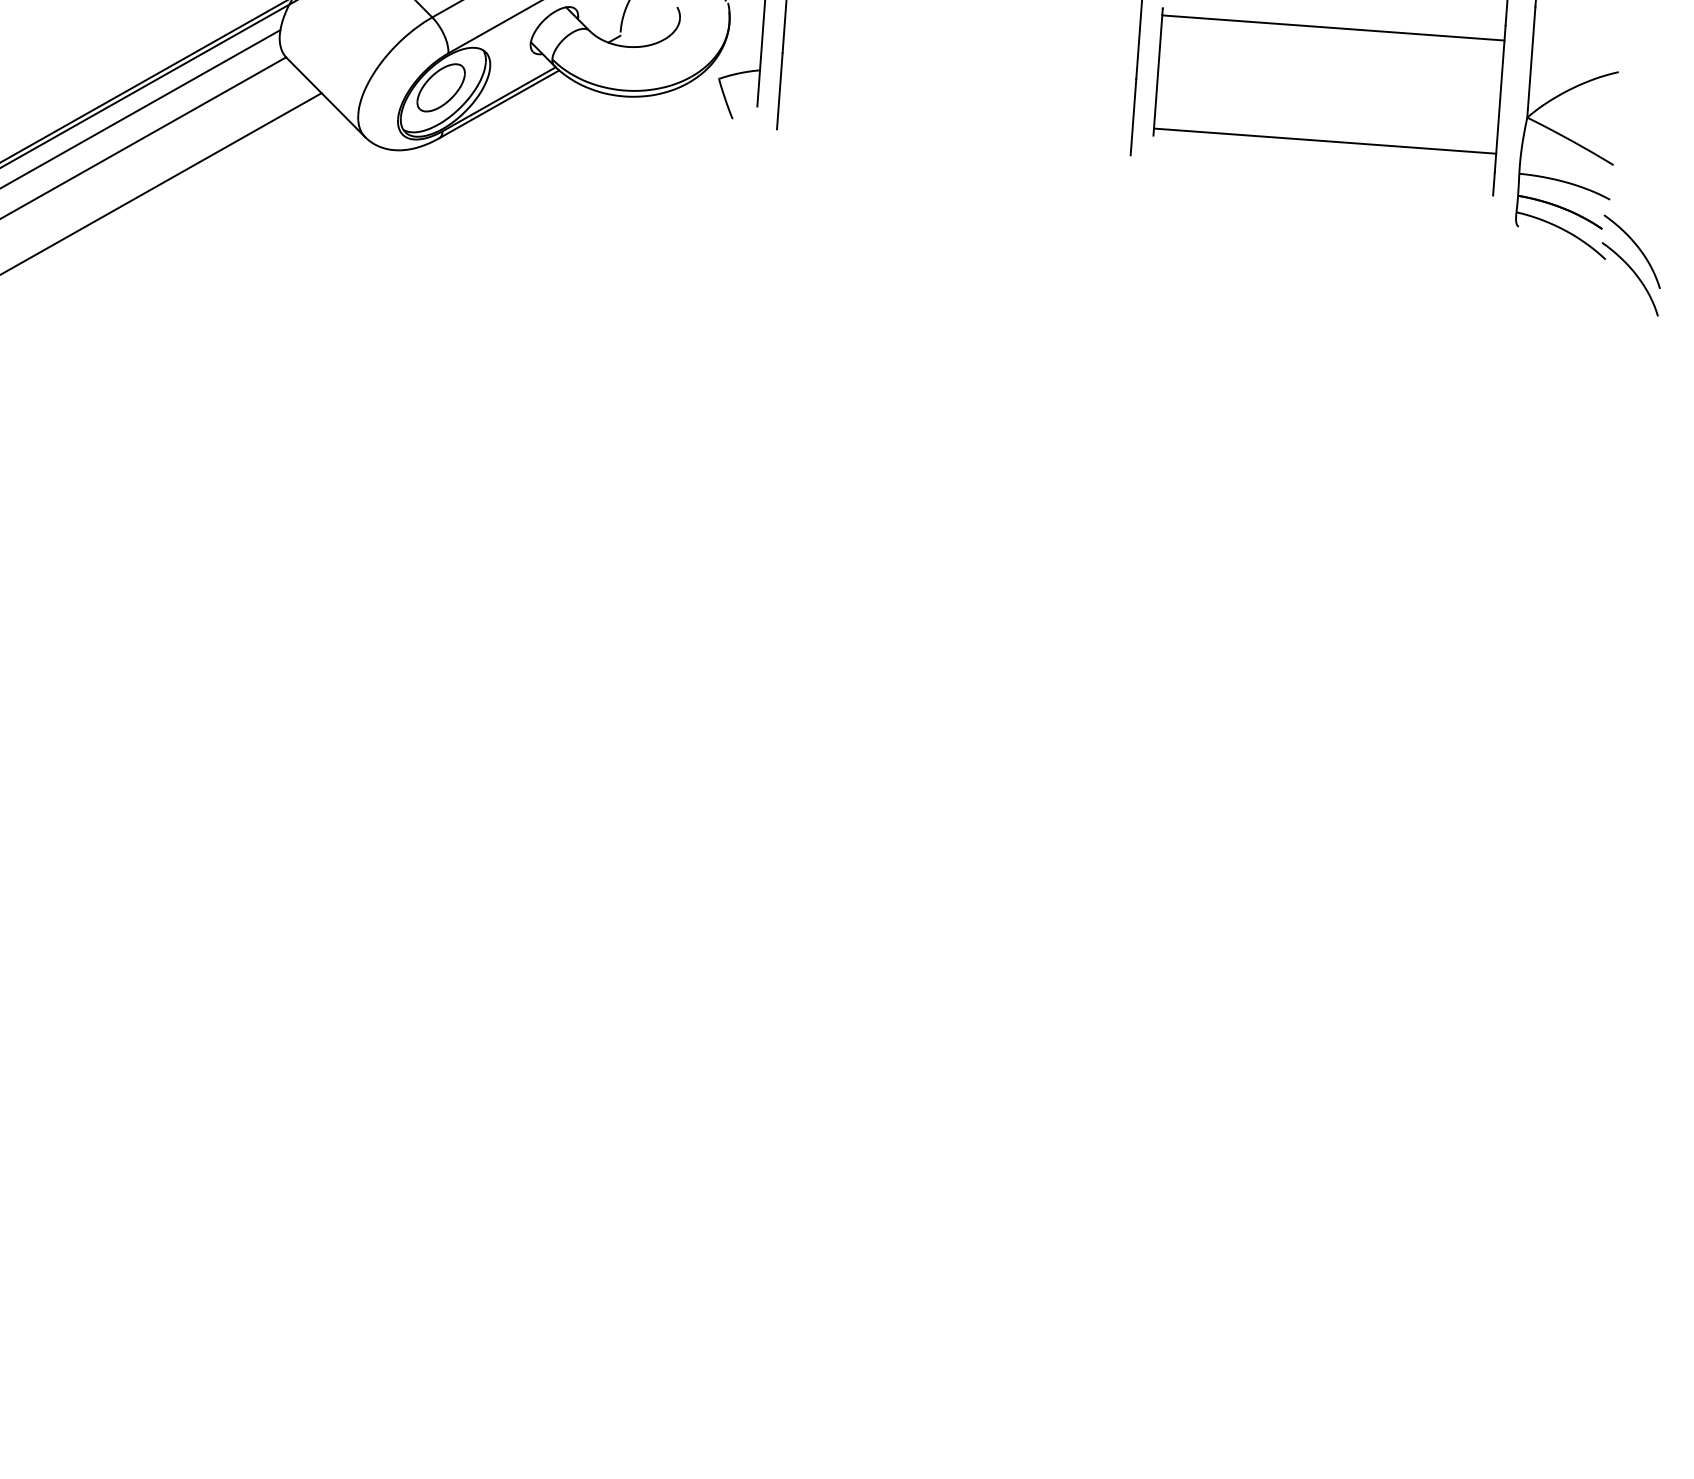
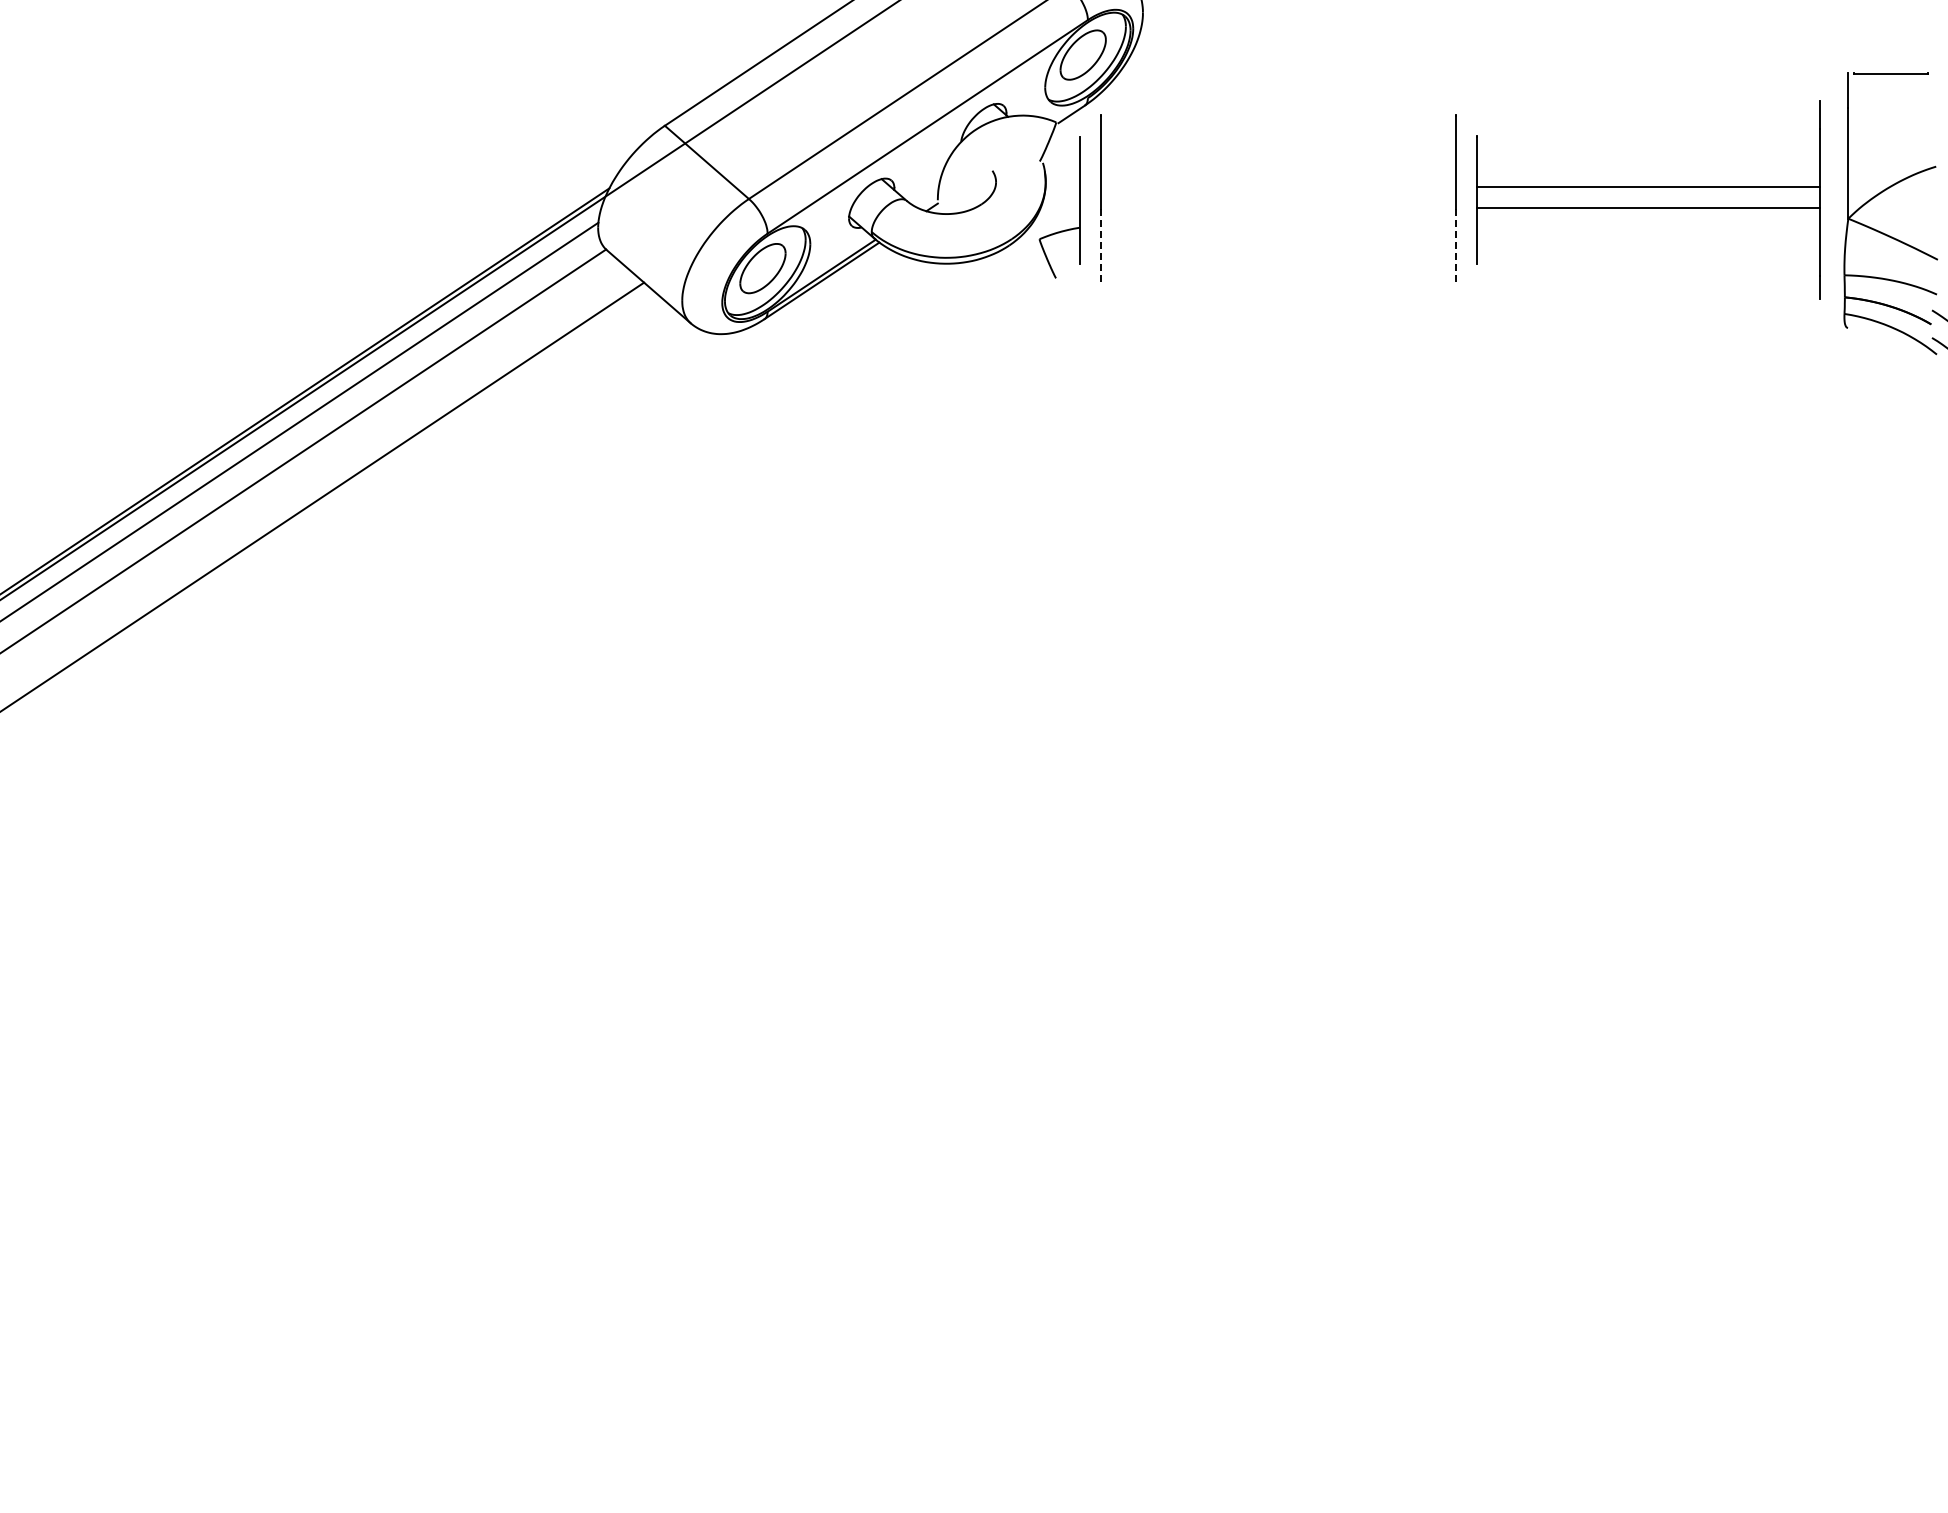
line: (1332, 27) -> (1647, 207), moved
line: (779, 91) -> (1100, 247), solid -> dashed
line: (1133, 117) -> (1455, 247), solid -> dashed
line: (1324, 141) -> (1647, 187), moved

